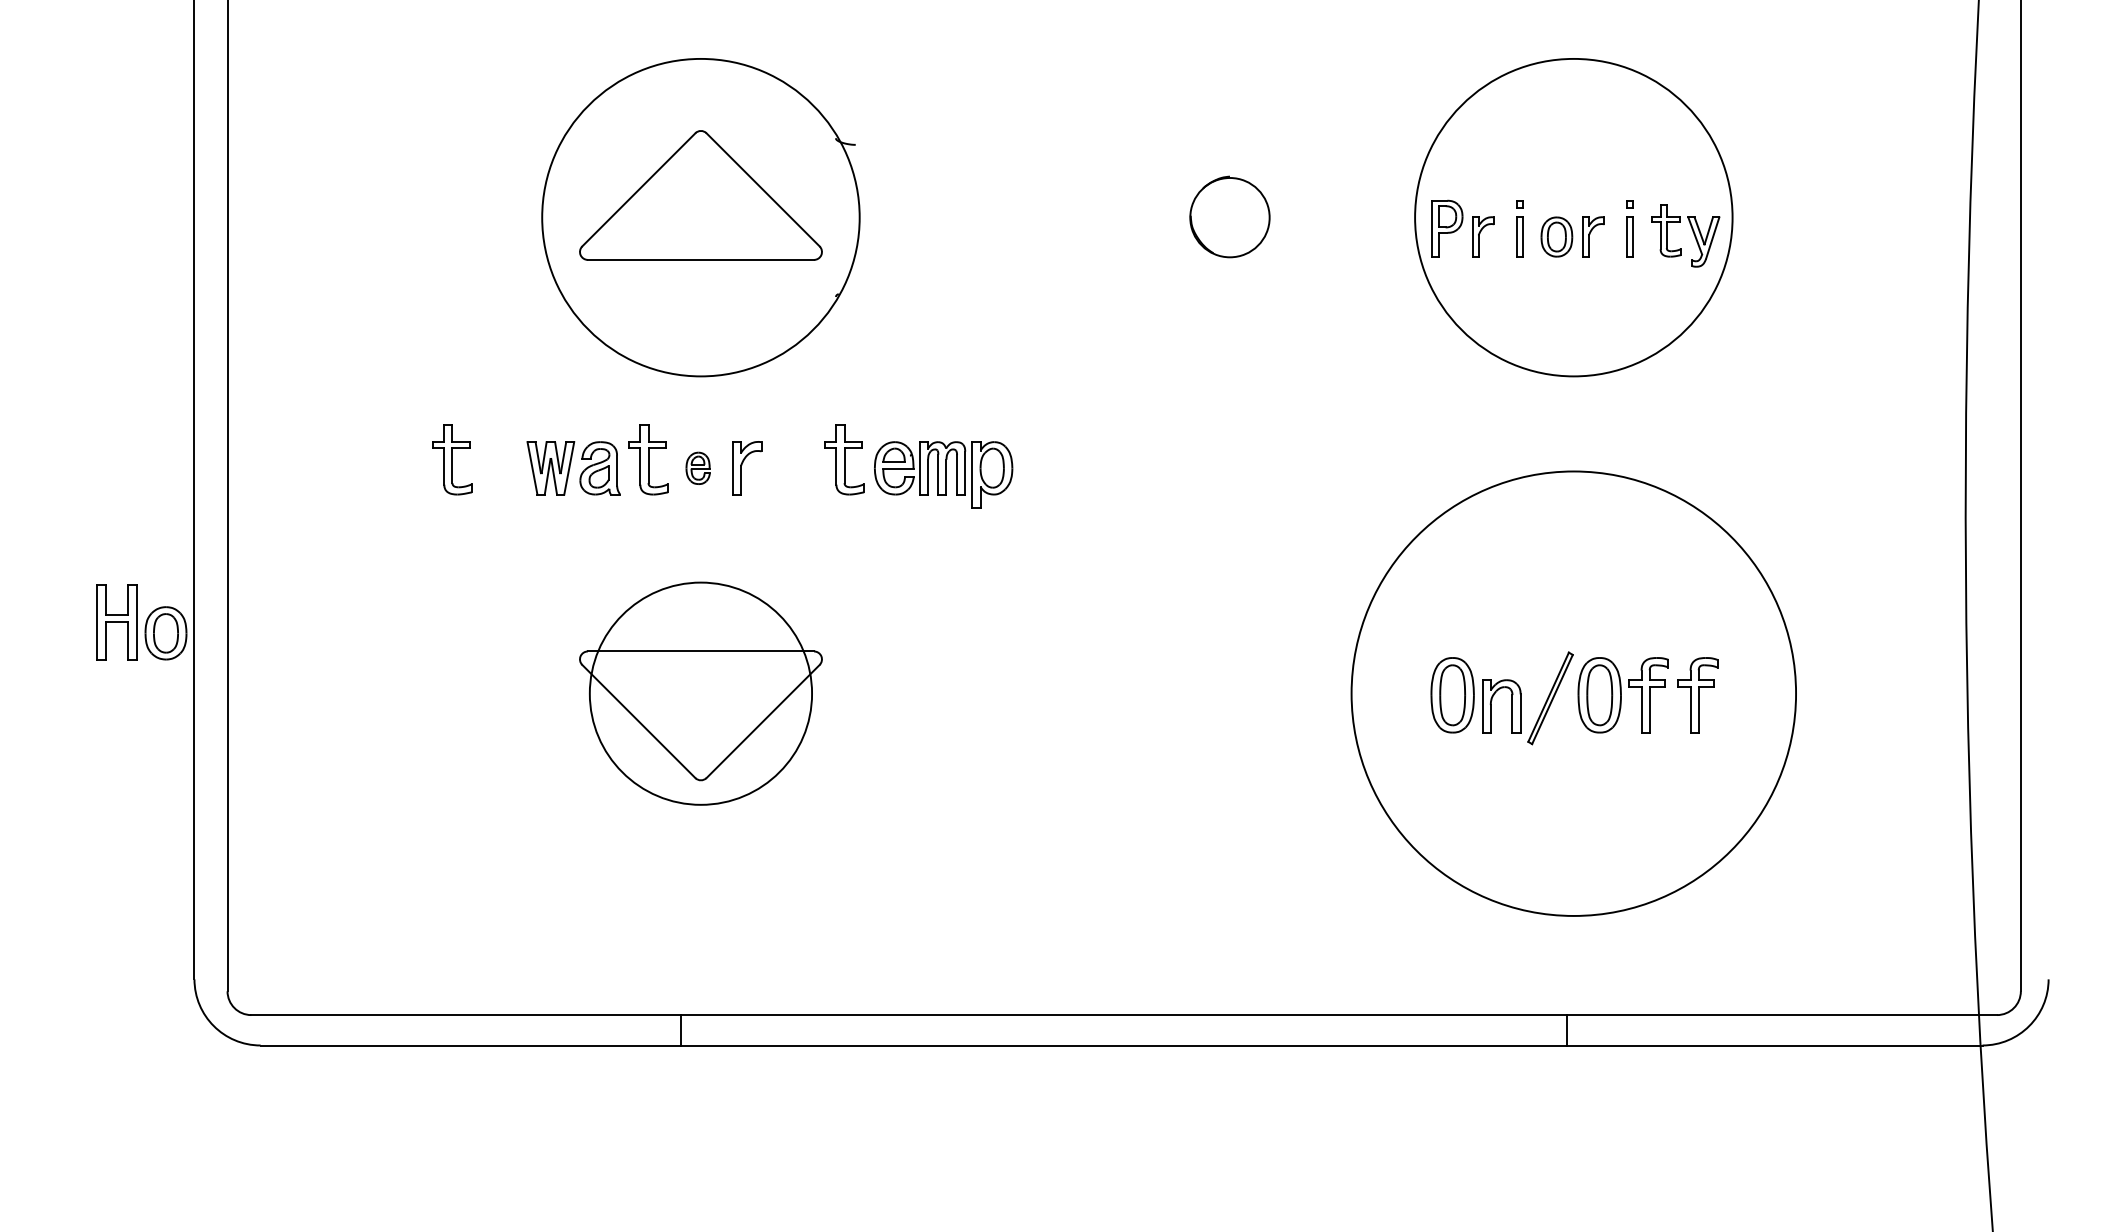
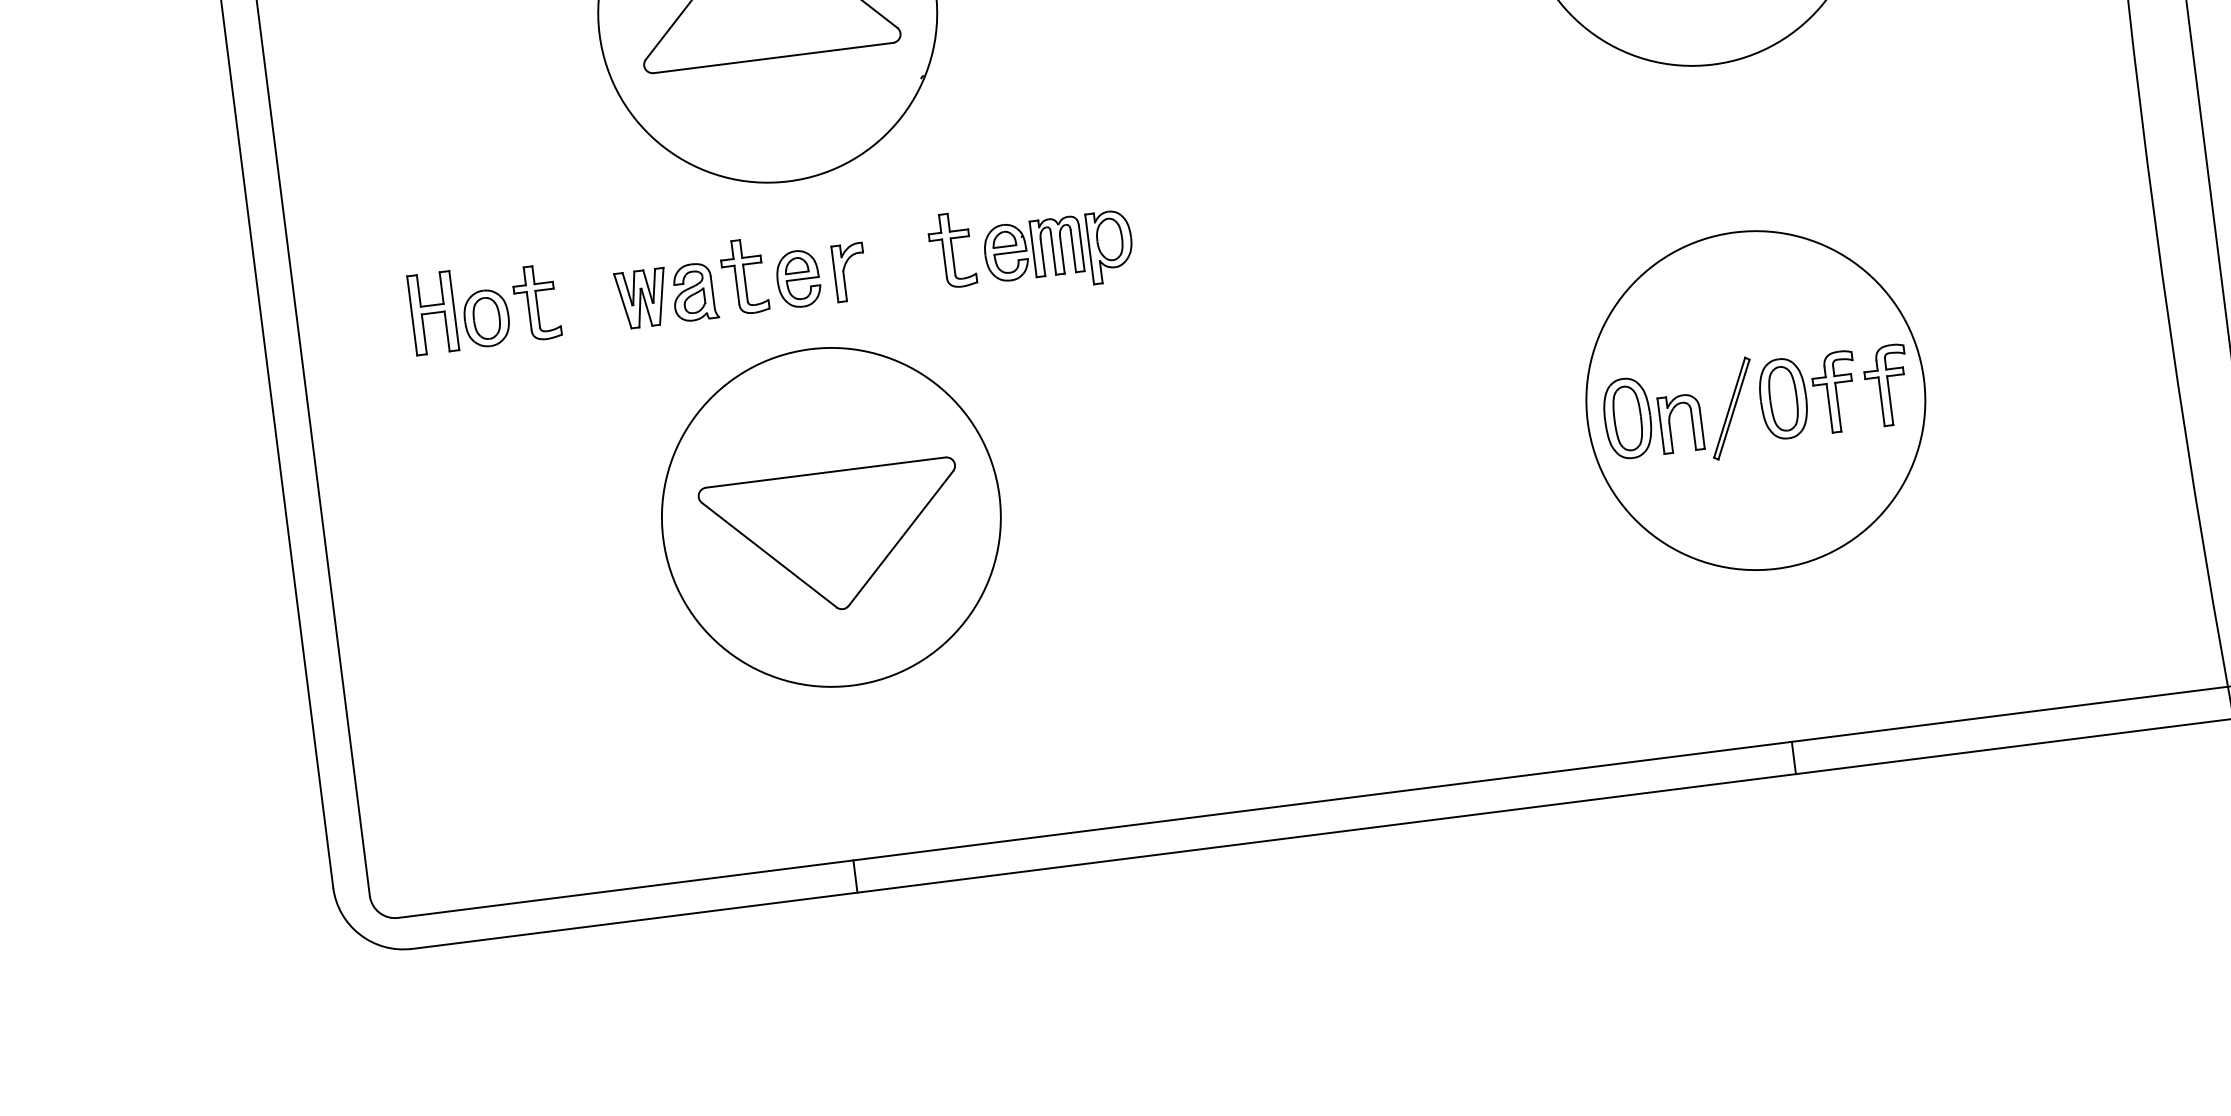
part: (697, 468) -> (797, 279), size x1.67
part: (141, 622) -> (459, 310), moved
circle: (700, 693) -> (830, 517), size x1.43
circle: (1573, 693) -> (1755, 400), size x0.71

